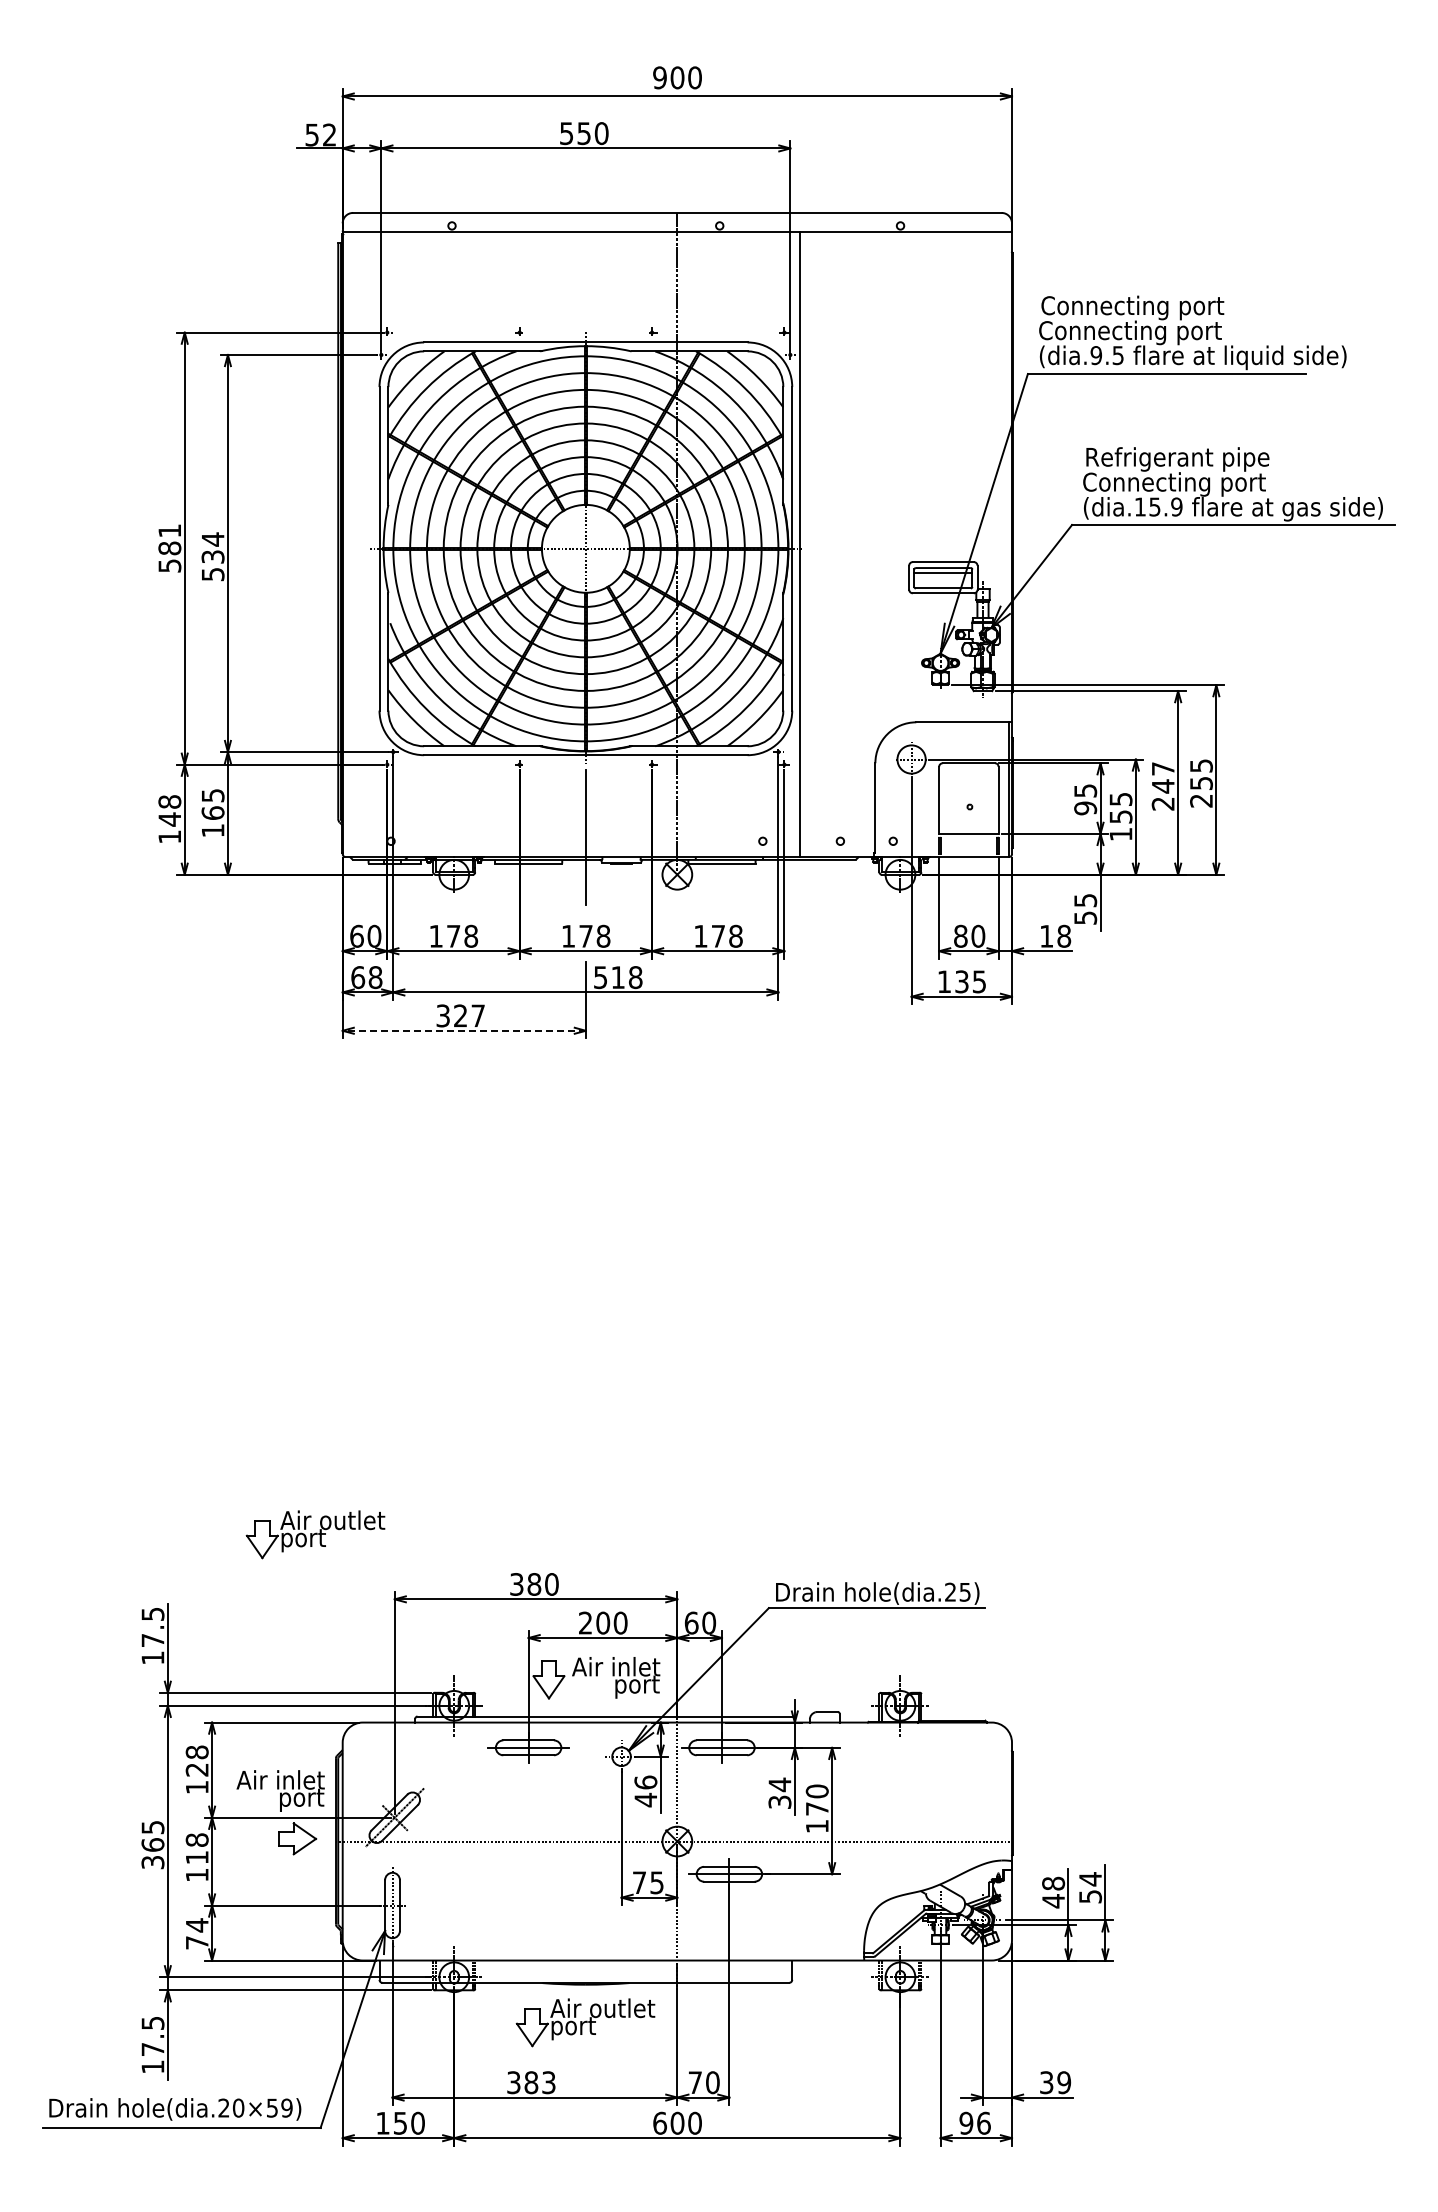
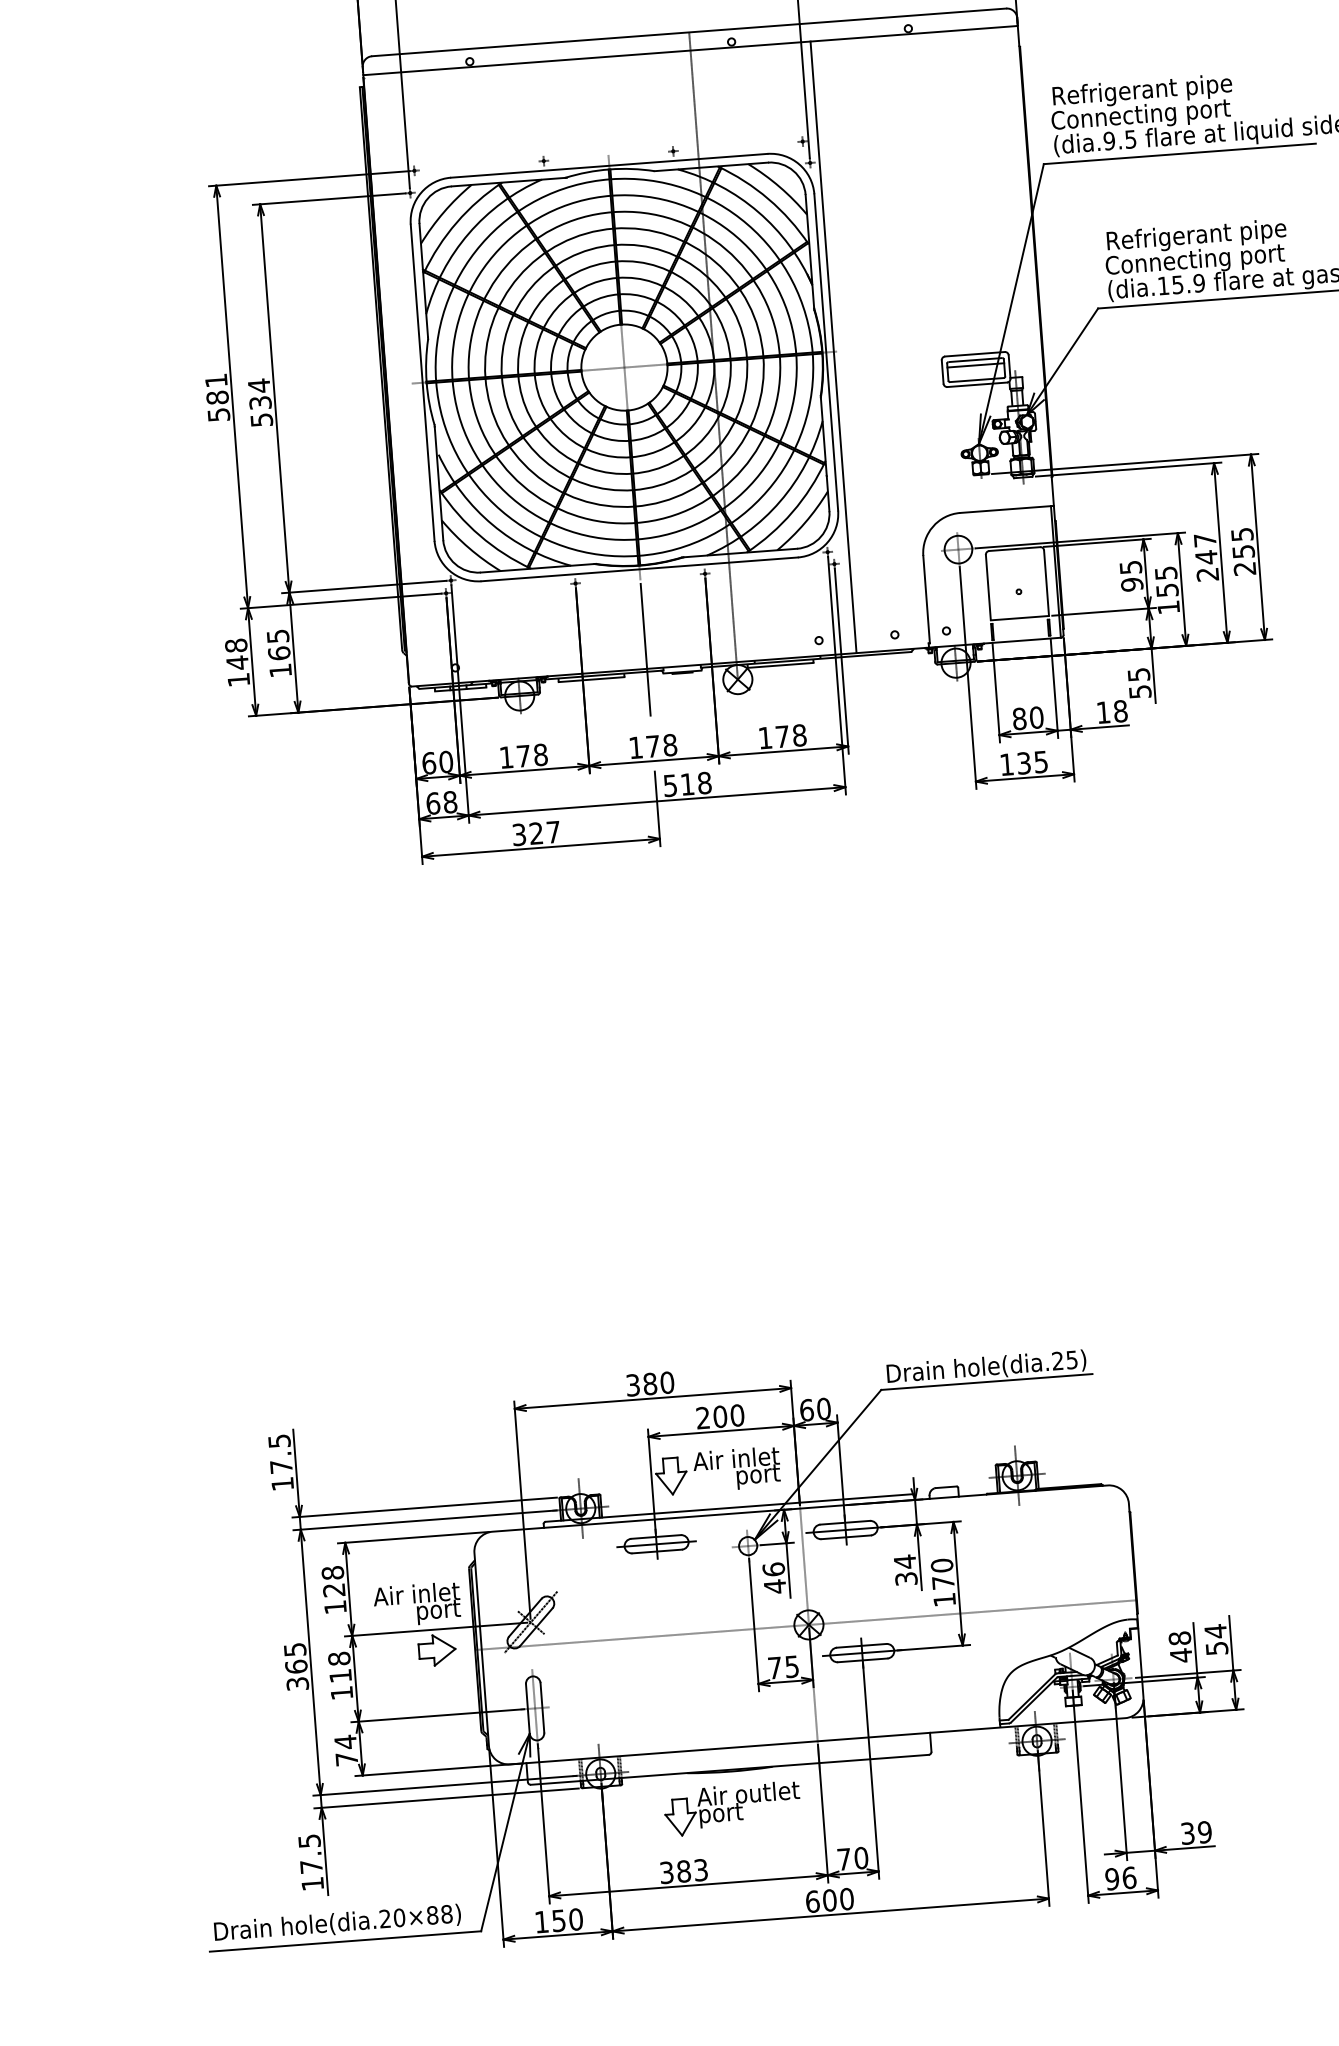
text: (1133, 307) -> (1142, 91), Connecting port -> Refrigerant pipe
line: (464, 1030) -> (541, 847), dashed -> solid
part: (315, 1534) -> (432, 1351), removed
text: (279, 2107) -> (439, 1914), hole(dia.20×59) -> hole(dia.20×88)

